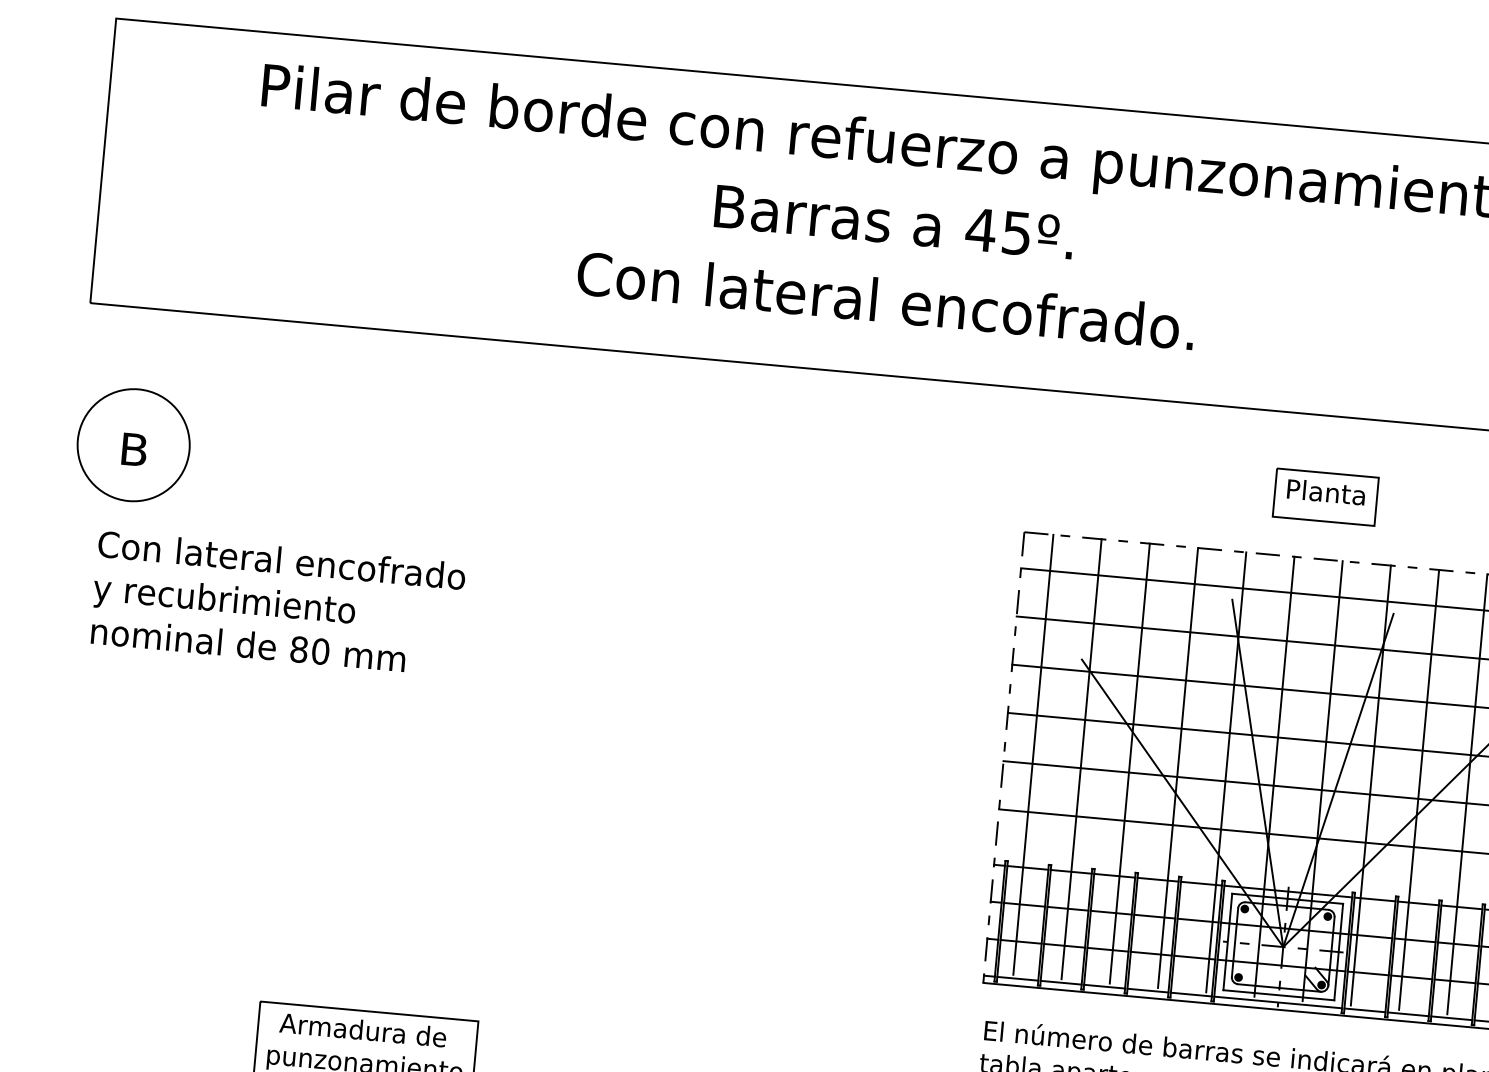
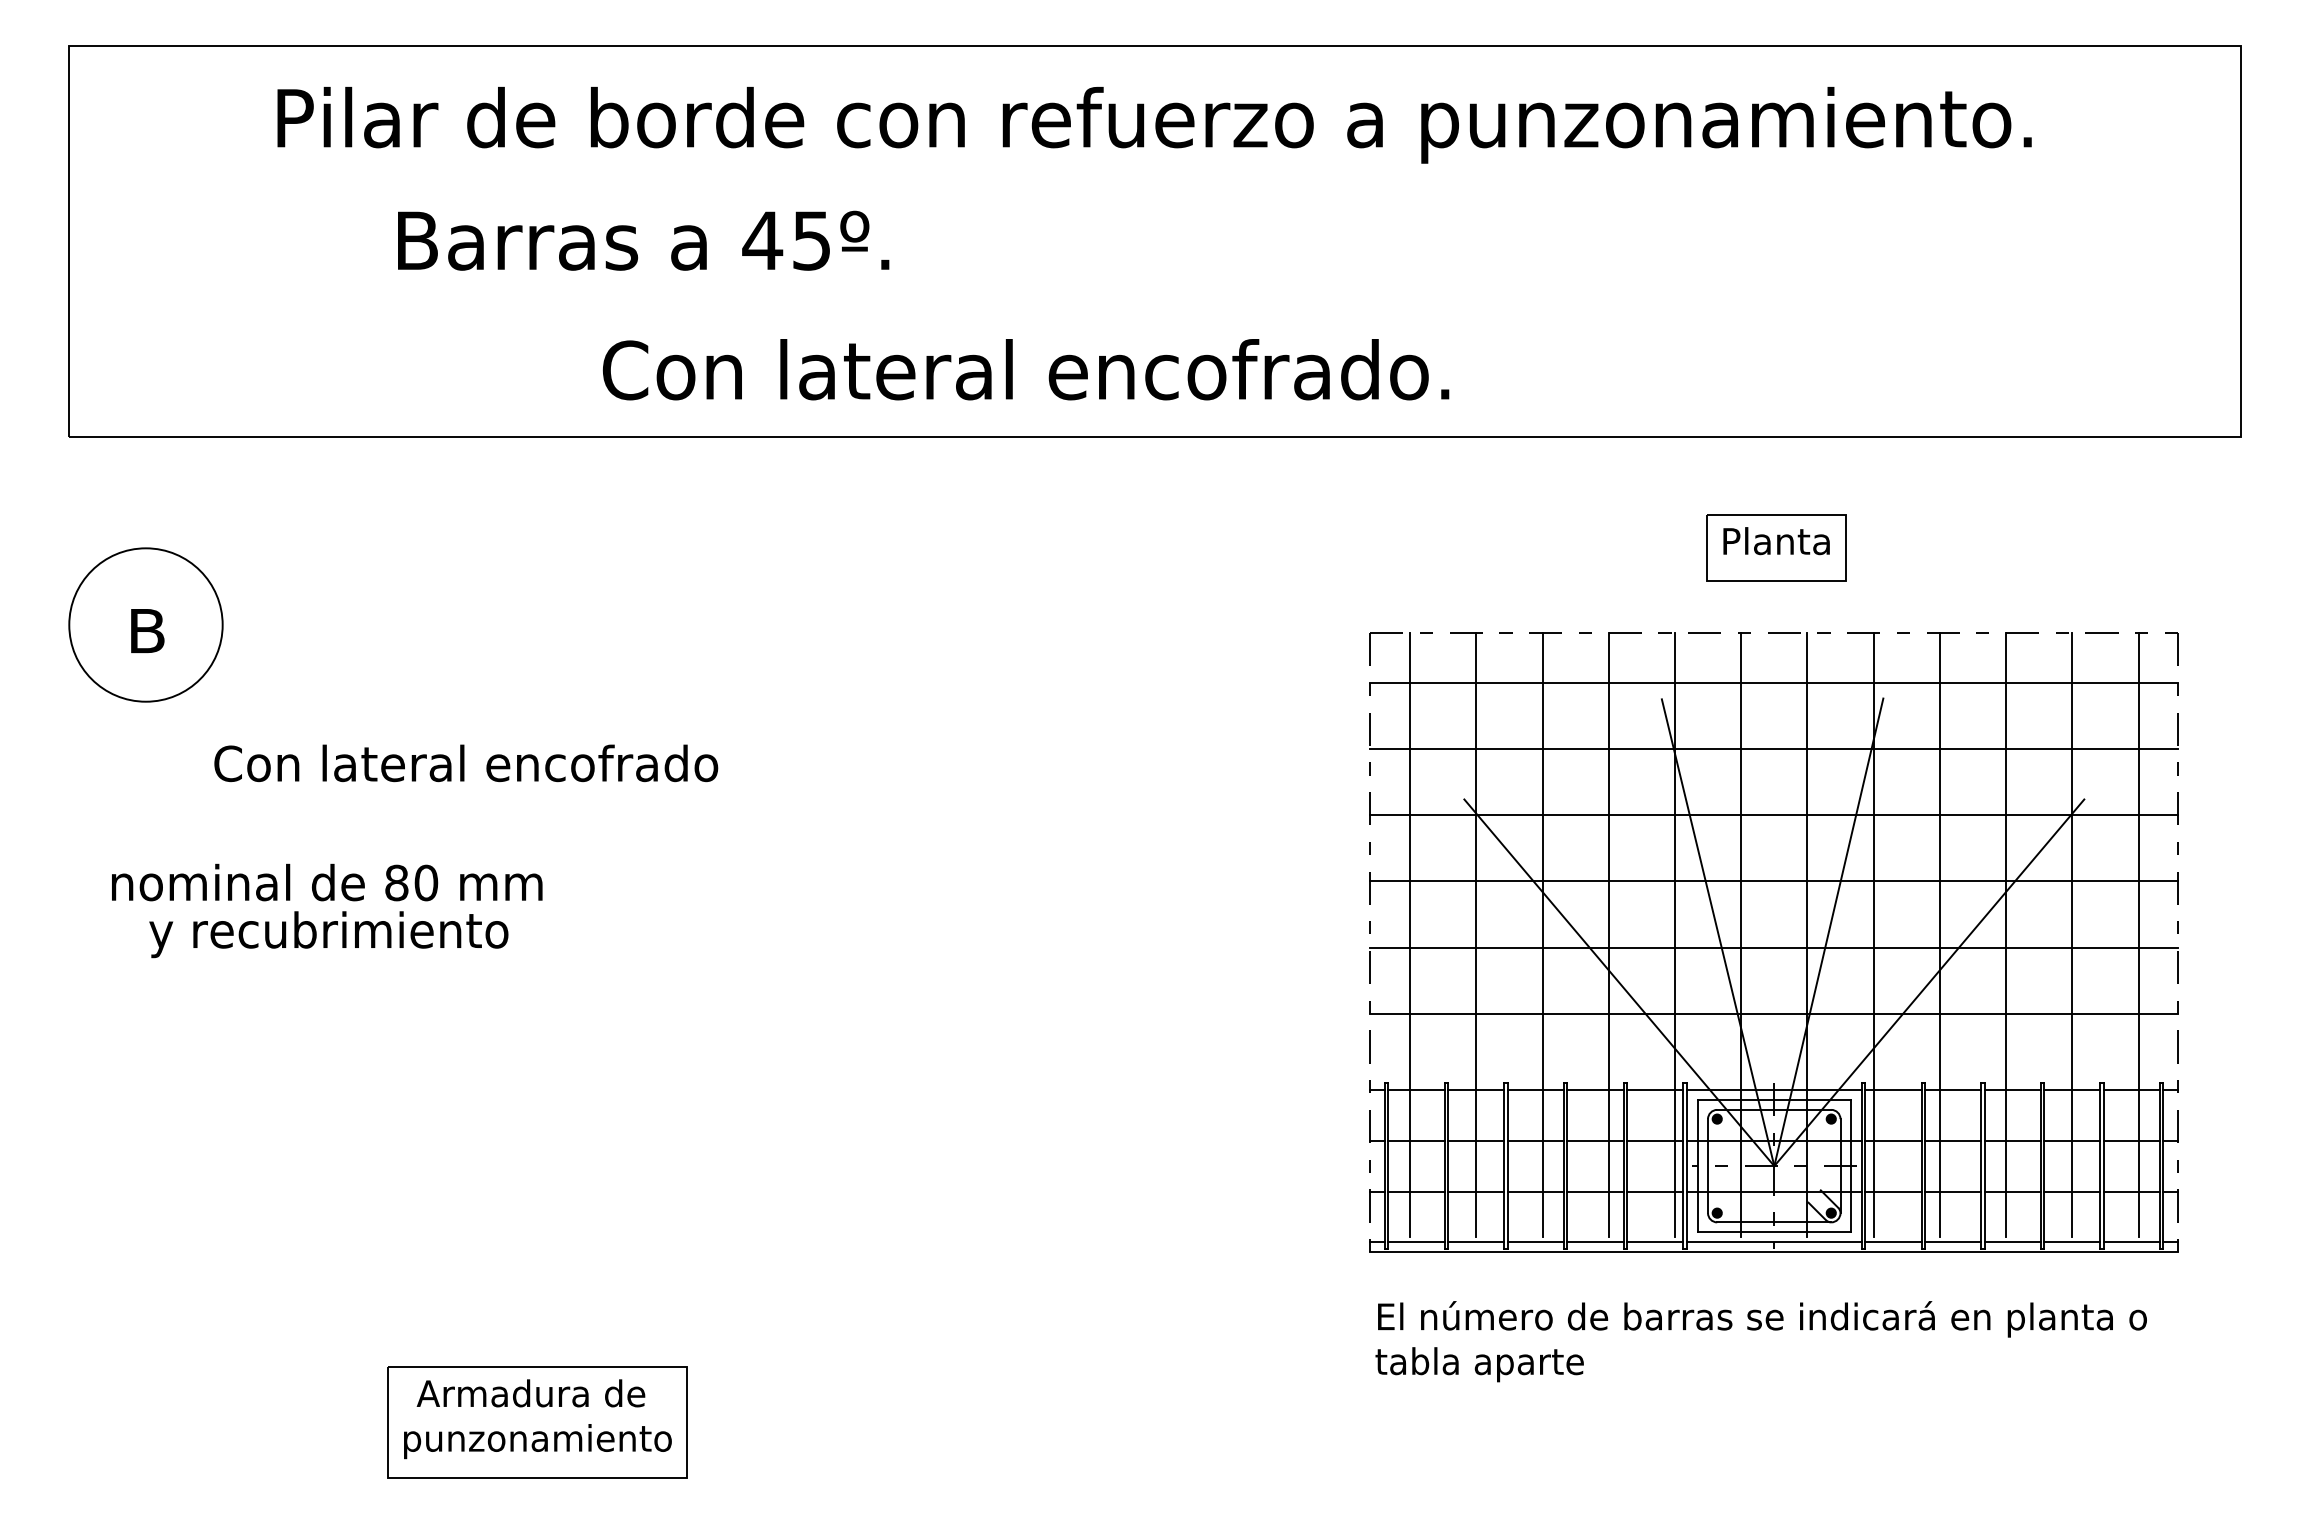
text: (894, 221) -> (643, 240), moved
text: (885, 300) -> (1025, 369), moved
text: (282, 560) -> (466, 763), moved
text: (224, 602) -> (328, 934), moved

